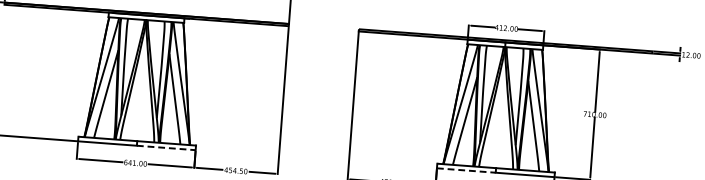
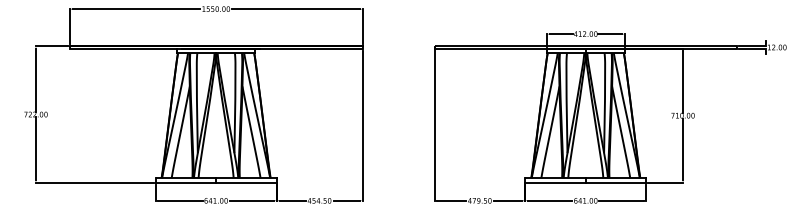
line: (166, 147) -> (246, 182), dashed -> solid
line: (467, 170) -> (556, 182), dashed -> solid

